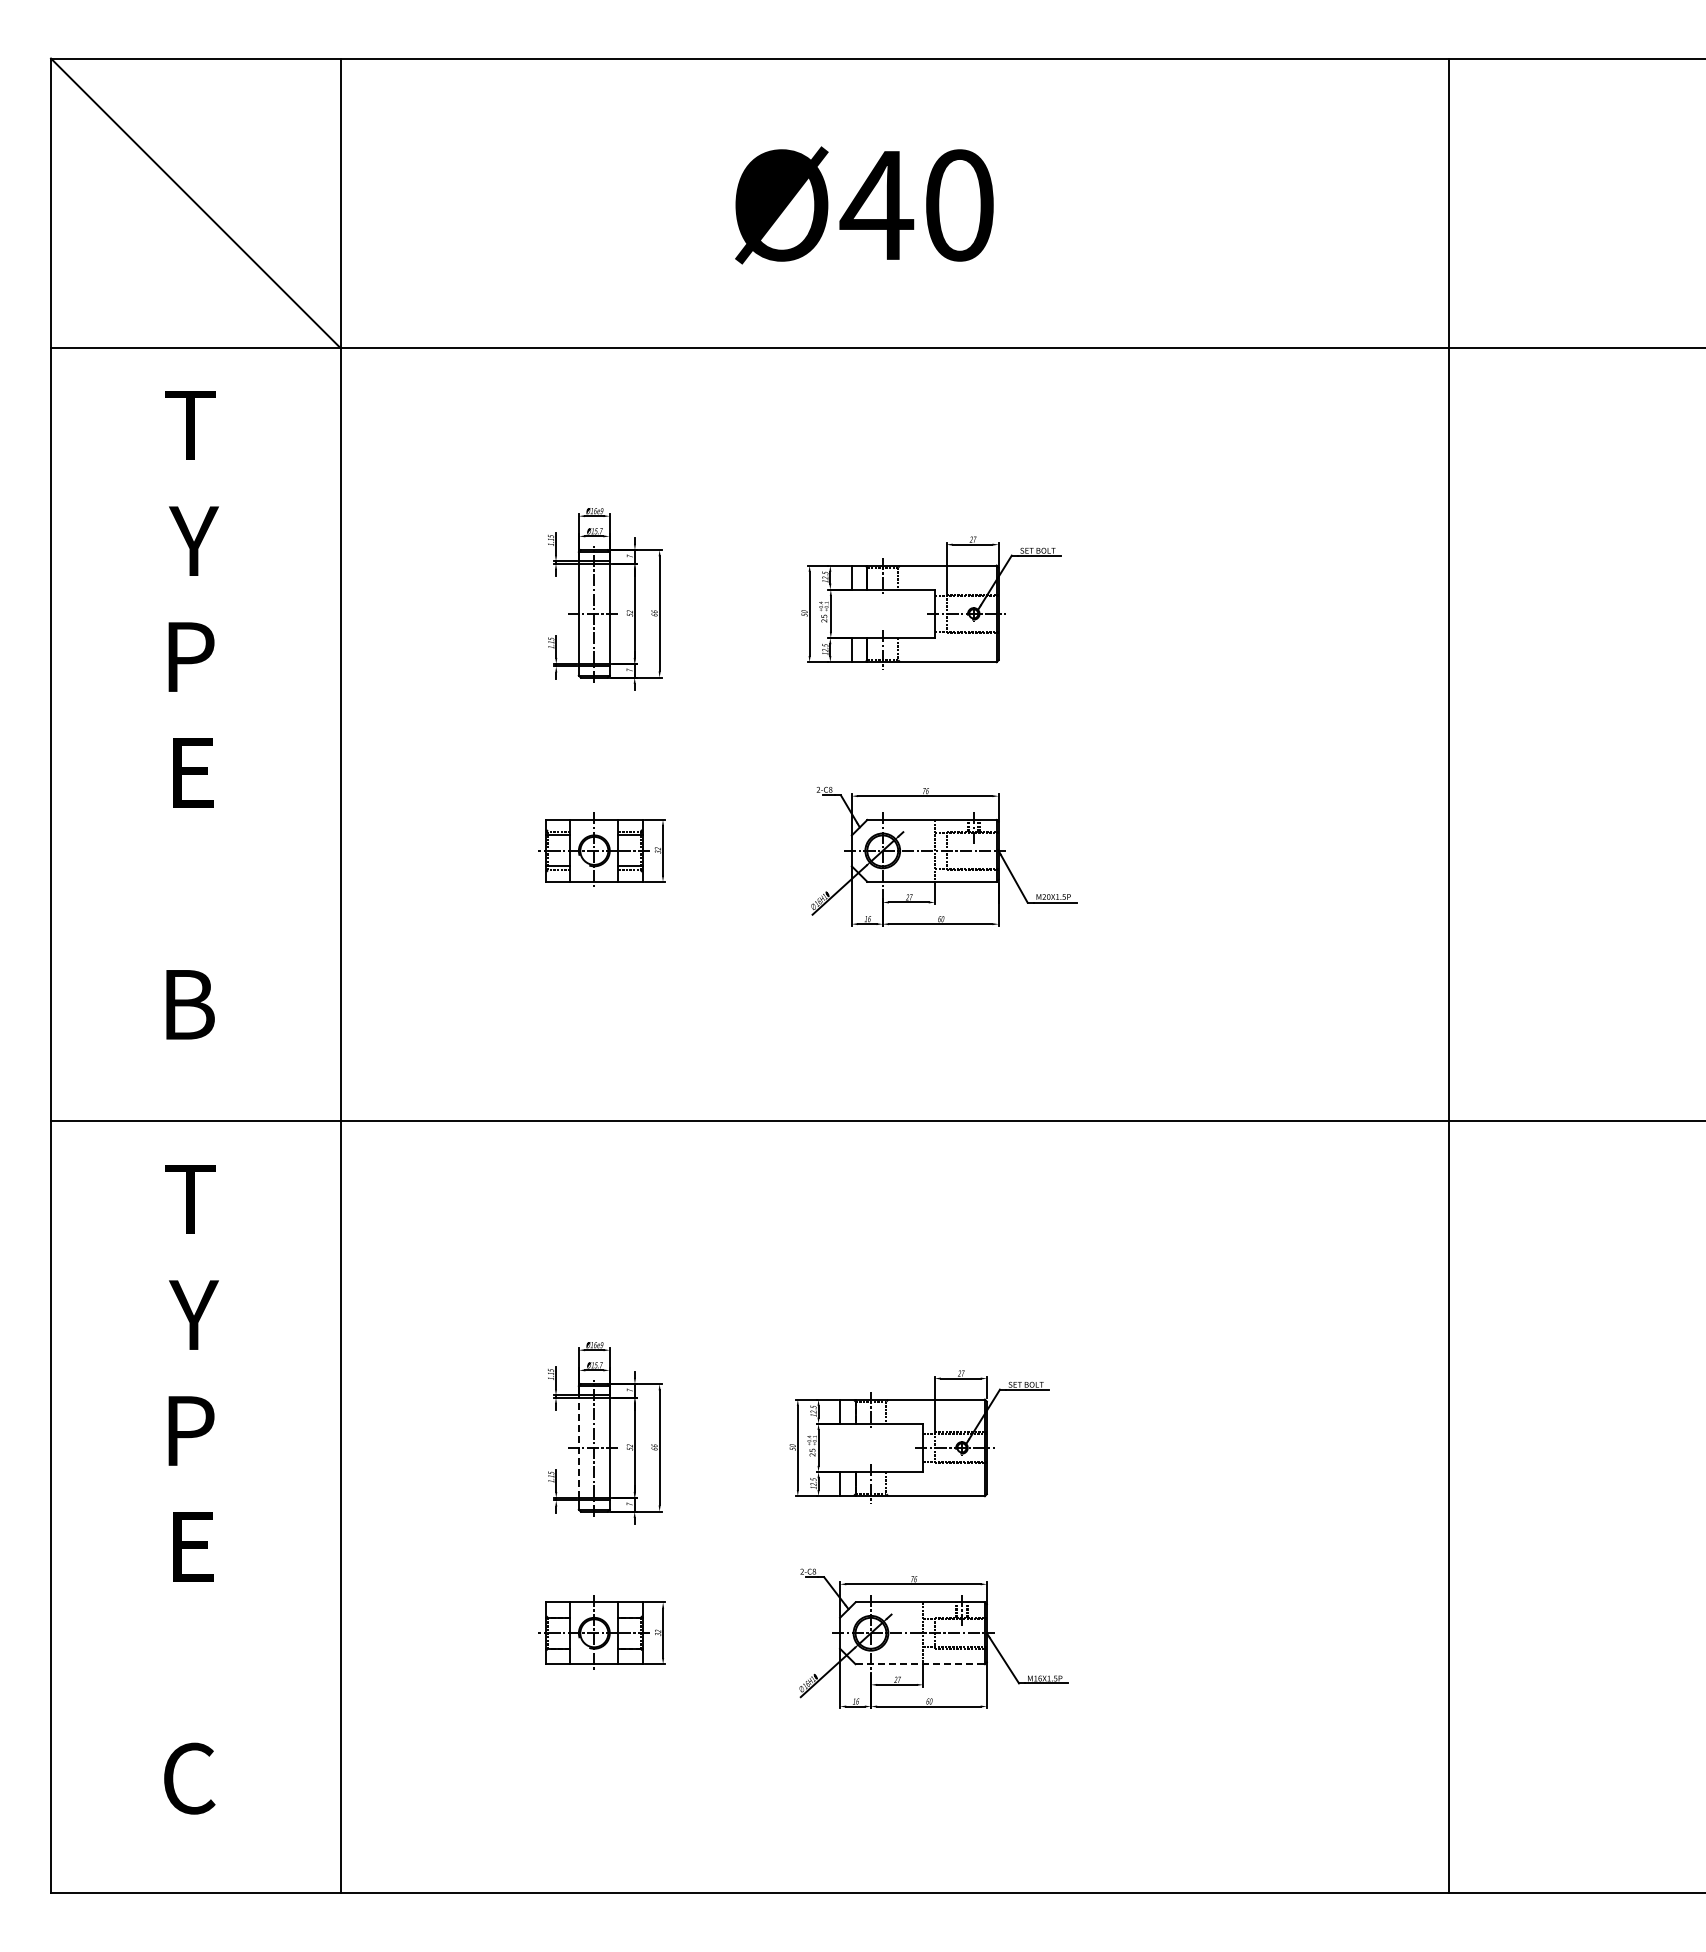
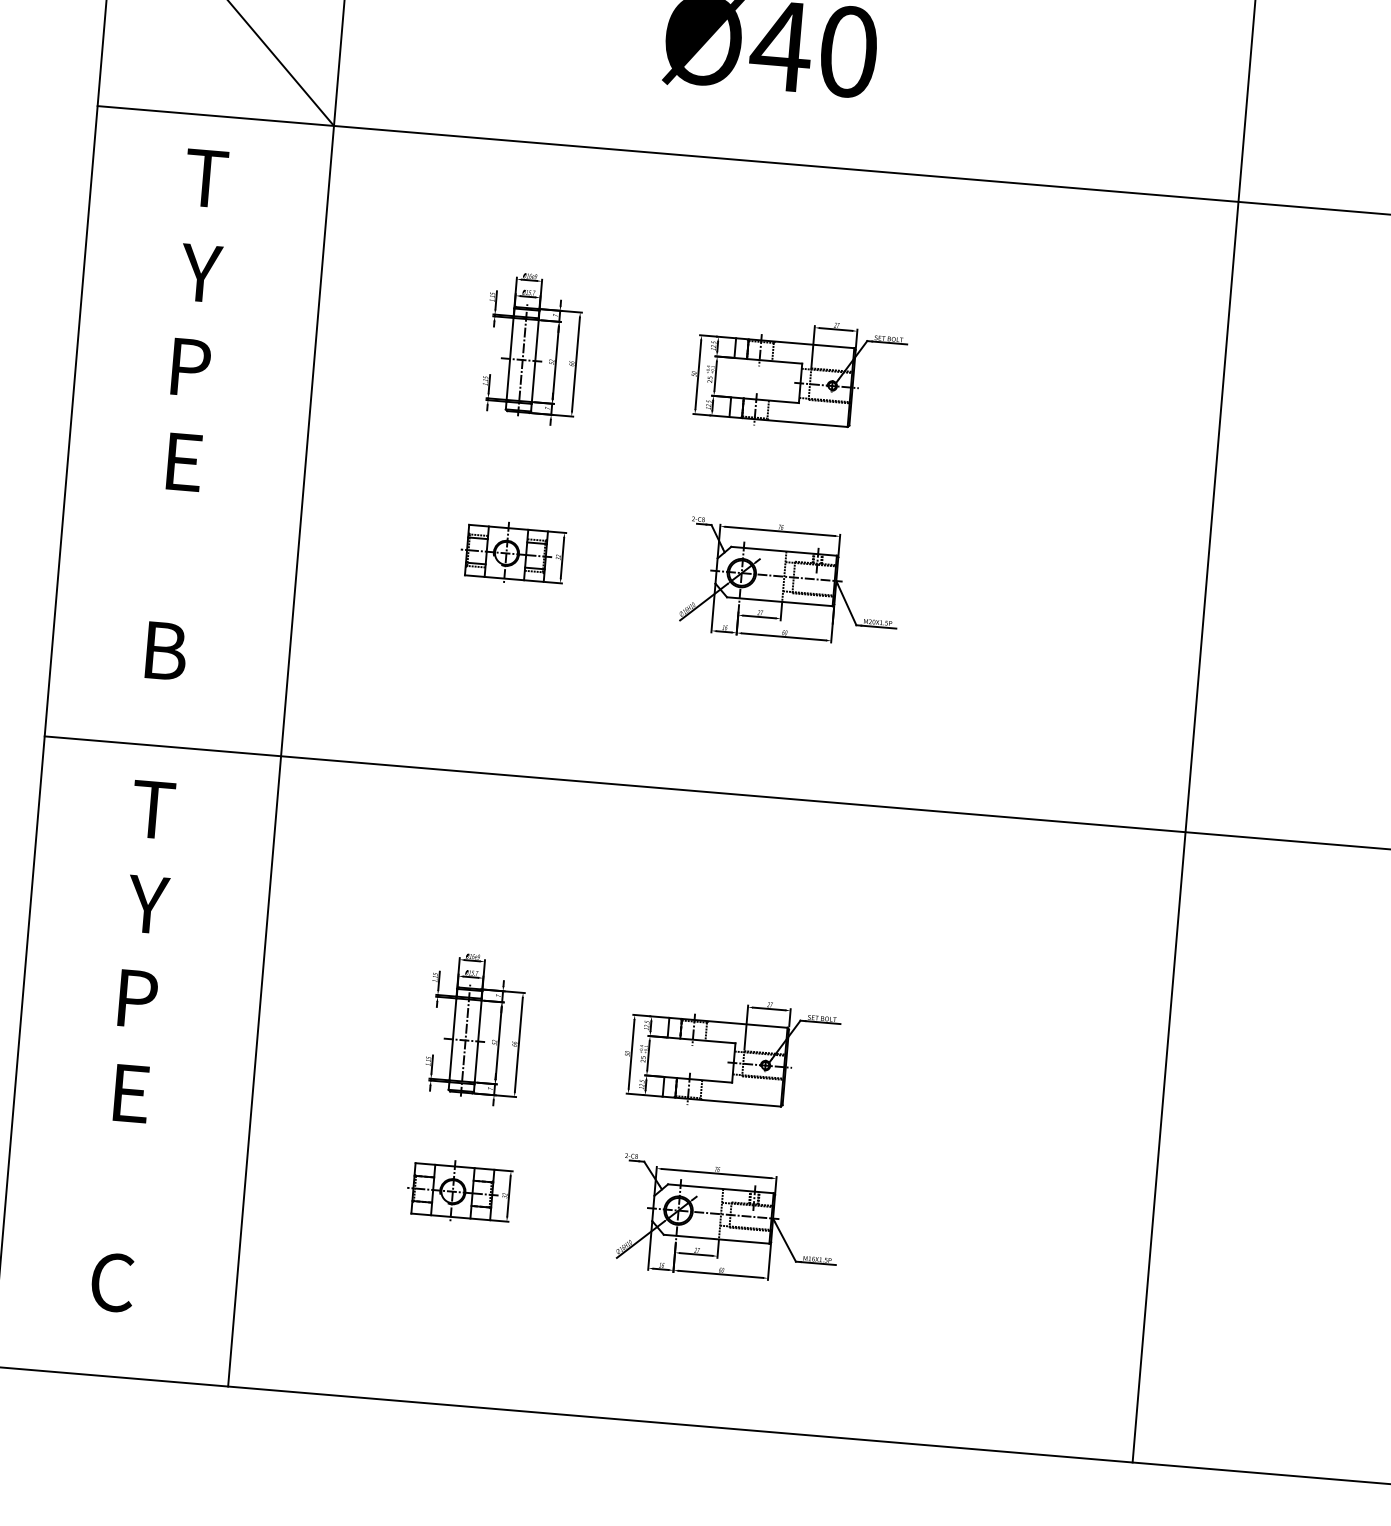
line: (578, 1447) -> (452, 1039), dashed -> solid
line: (920, 1664) -> (716, 1239), dashed -> solid

